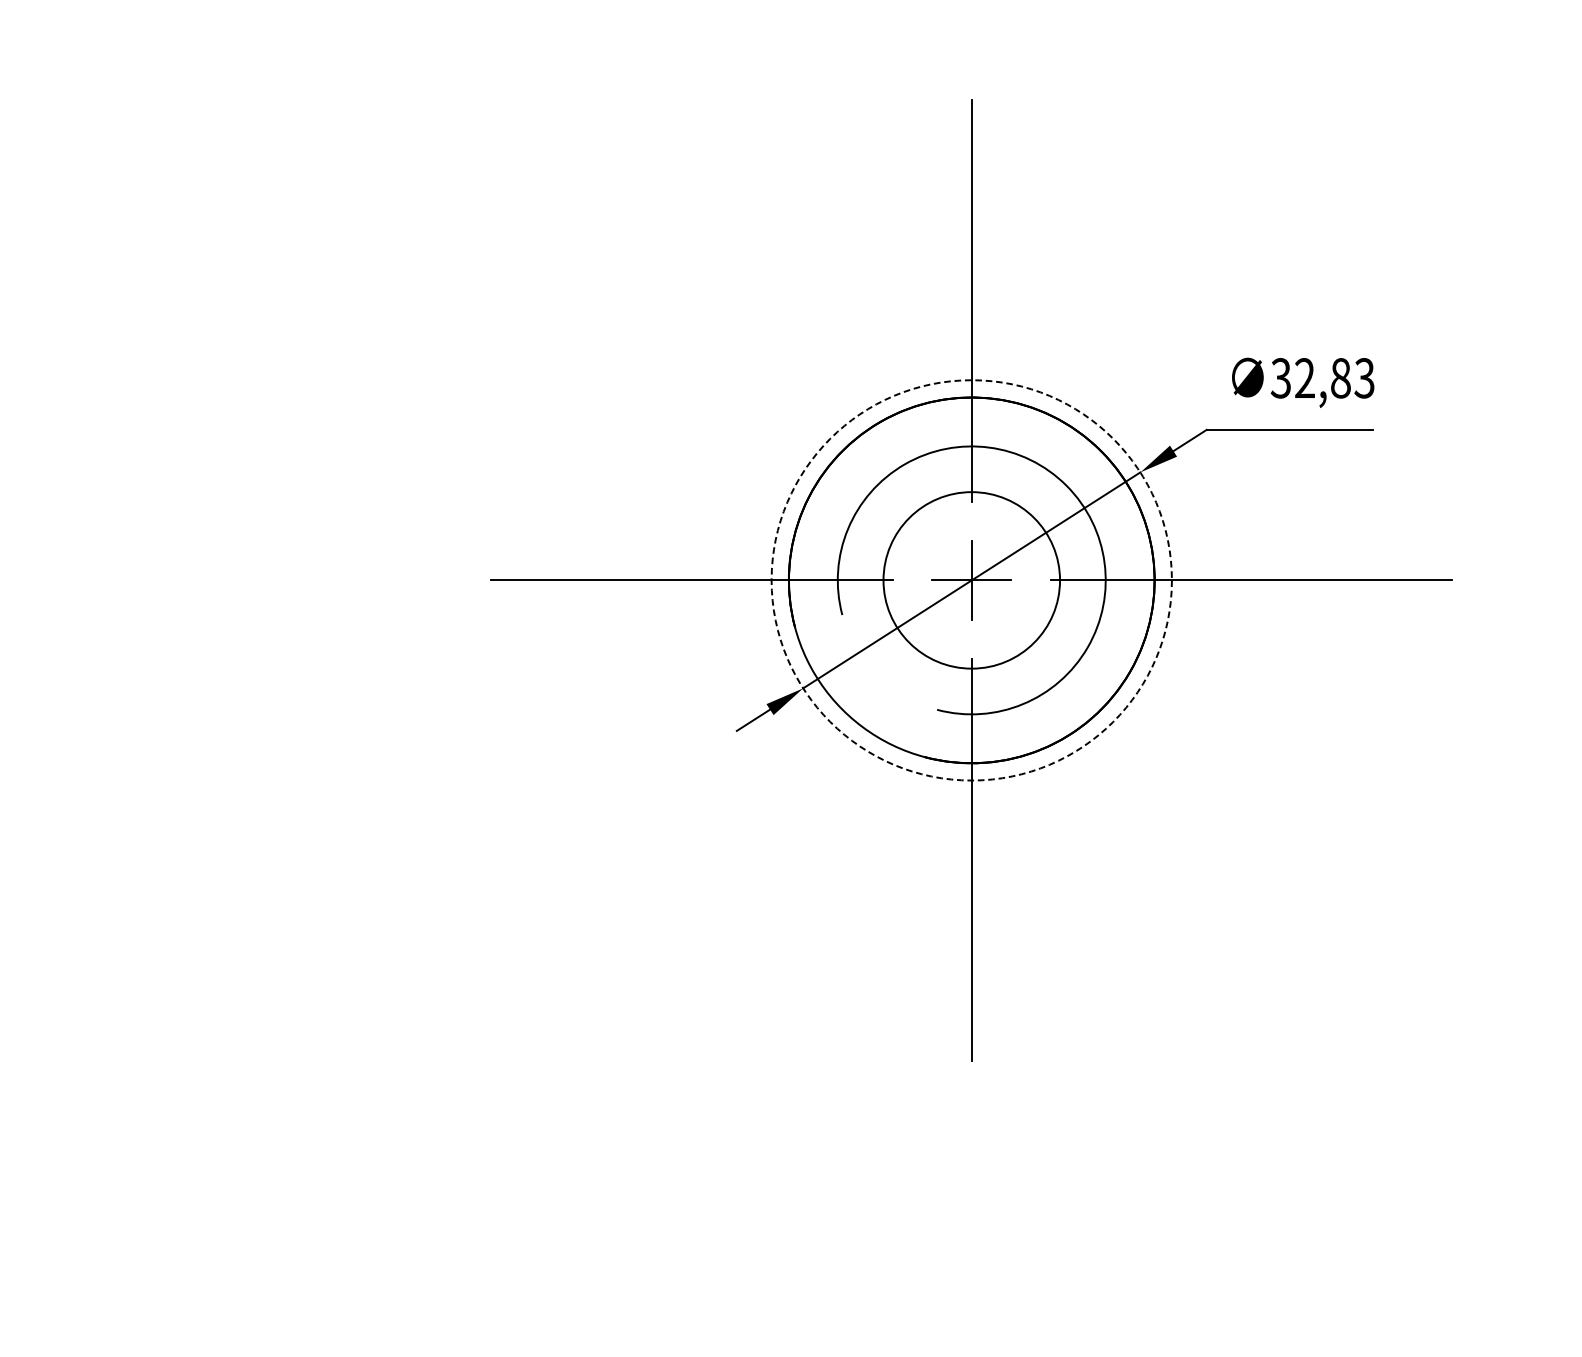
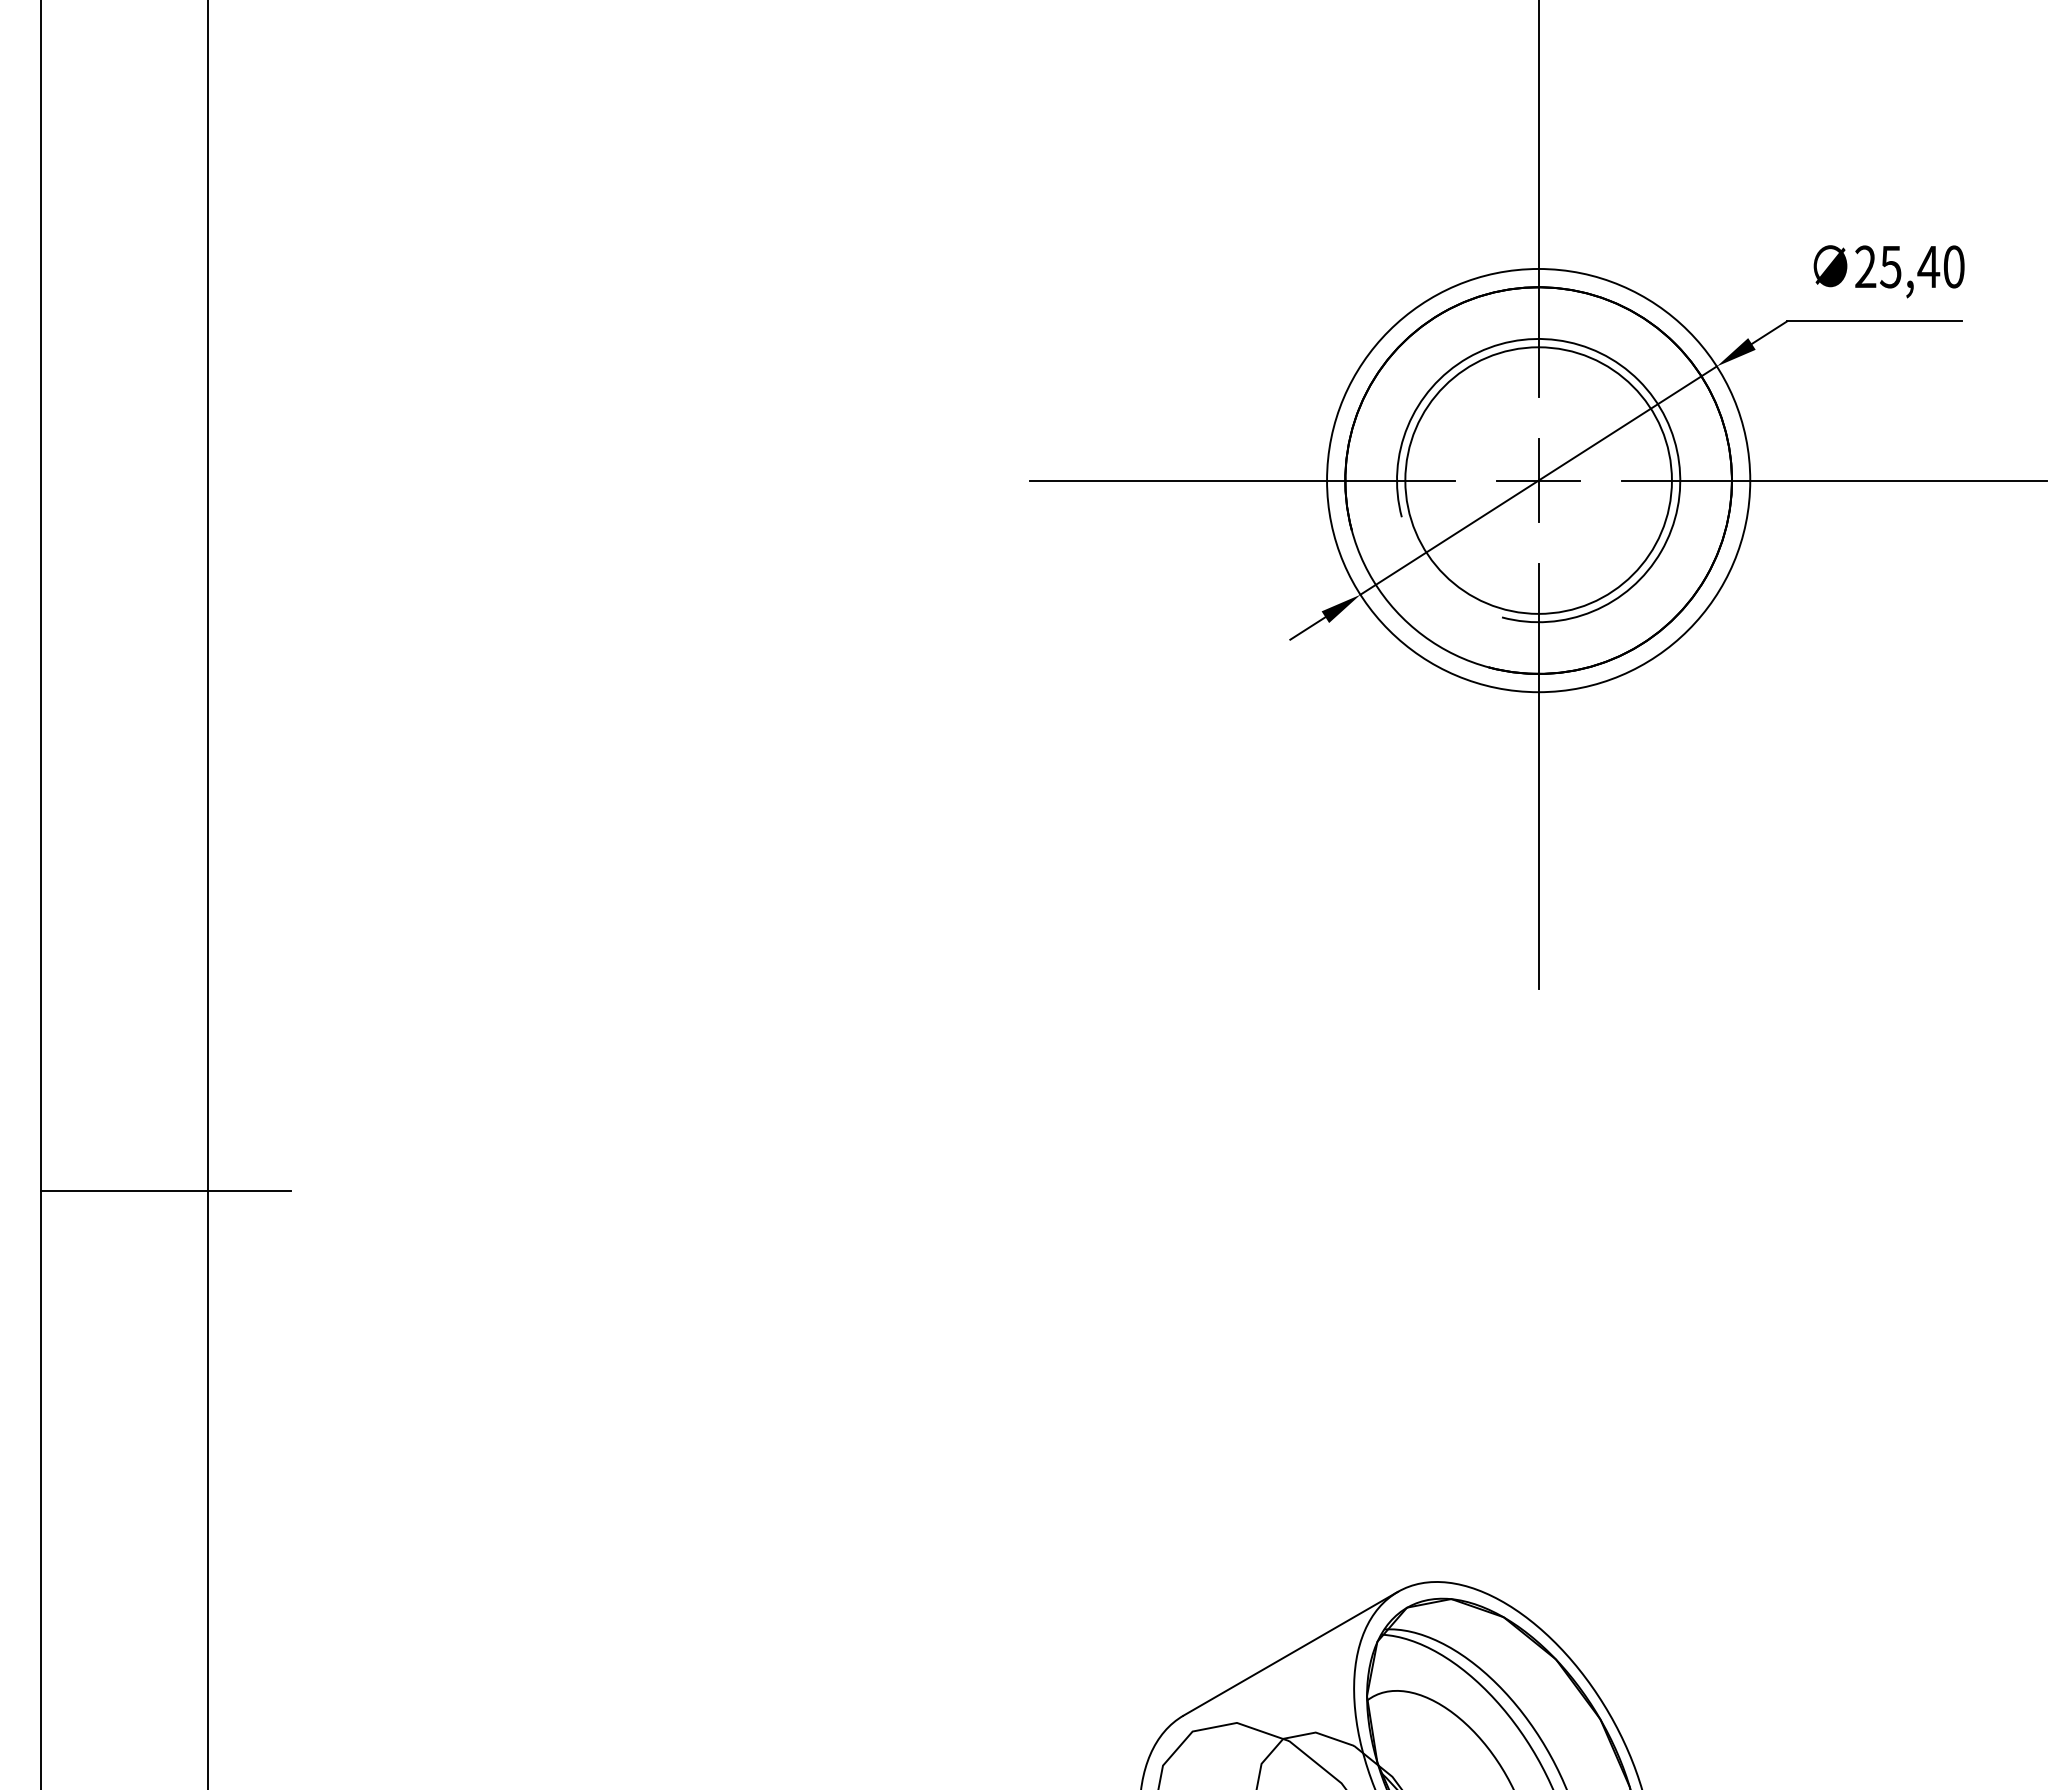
text: (1322, 377) -> (1909, 266), 32,83 -> 25,40
circle: (971, 580) -> (1538, 480), dashed -> solid
circle: (971, 580) -> (1538, 480), size x1.43

